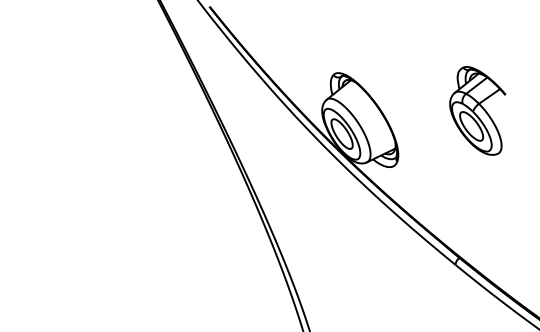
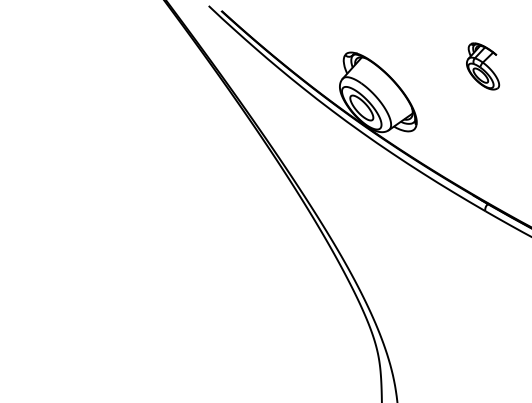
part: (477, 110) -> (482, 66), size x0.6

